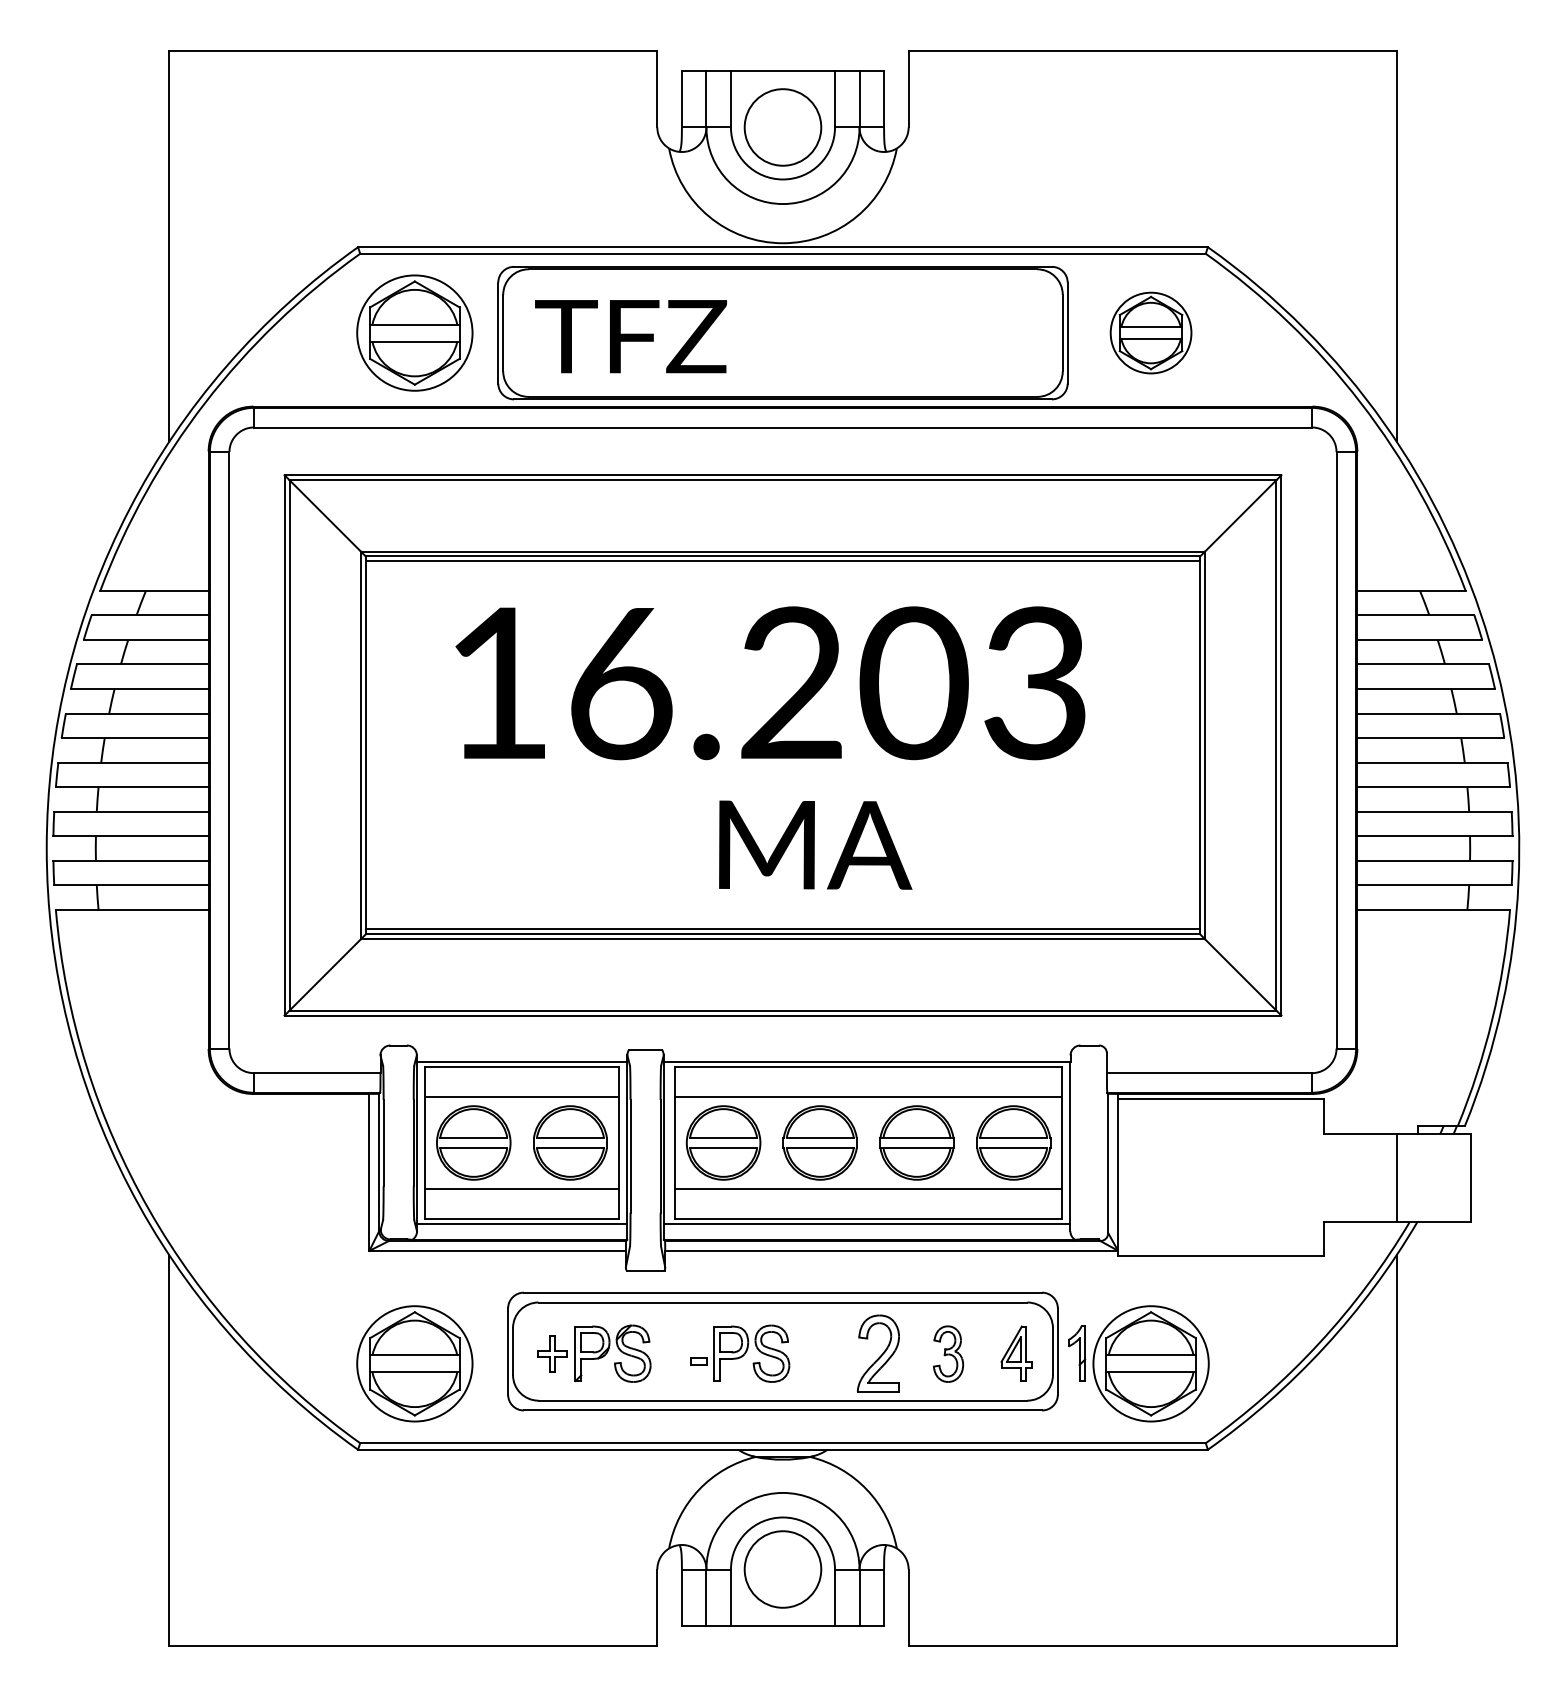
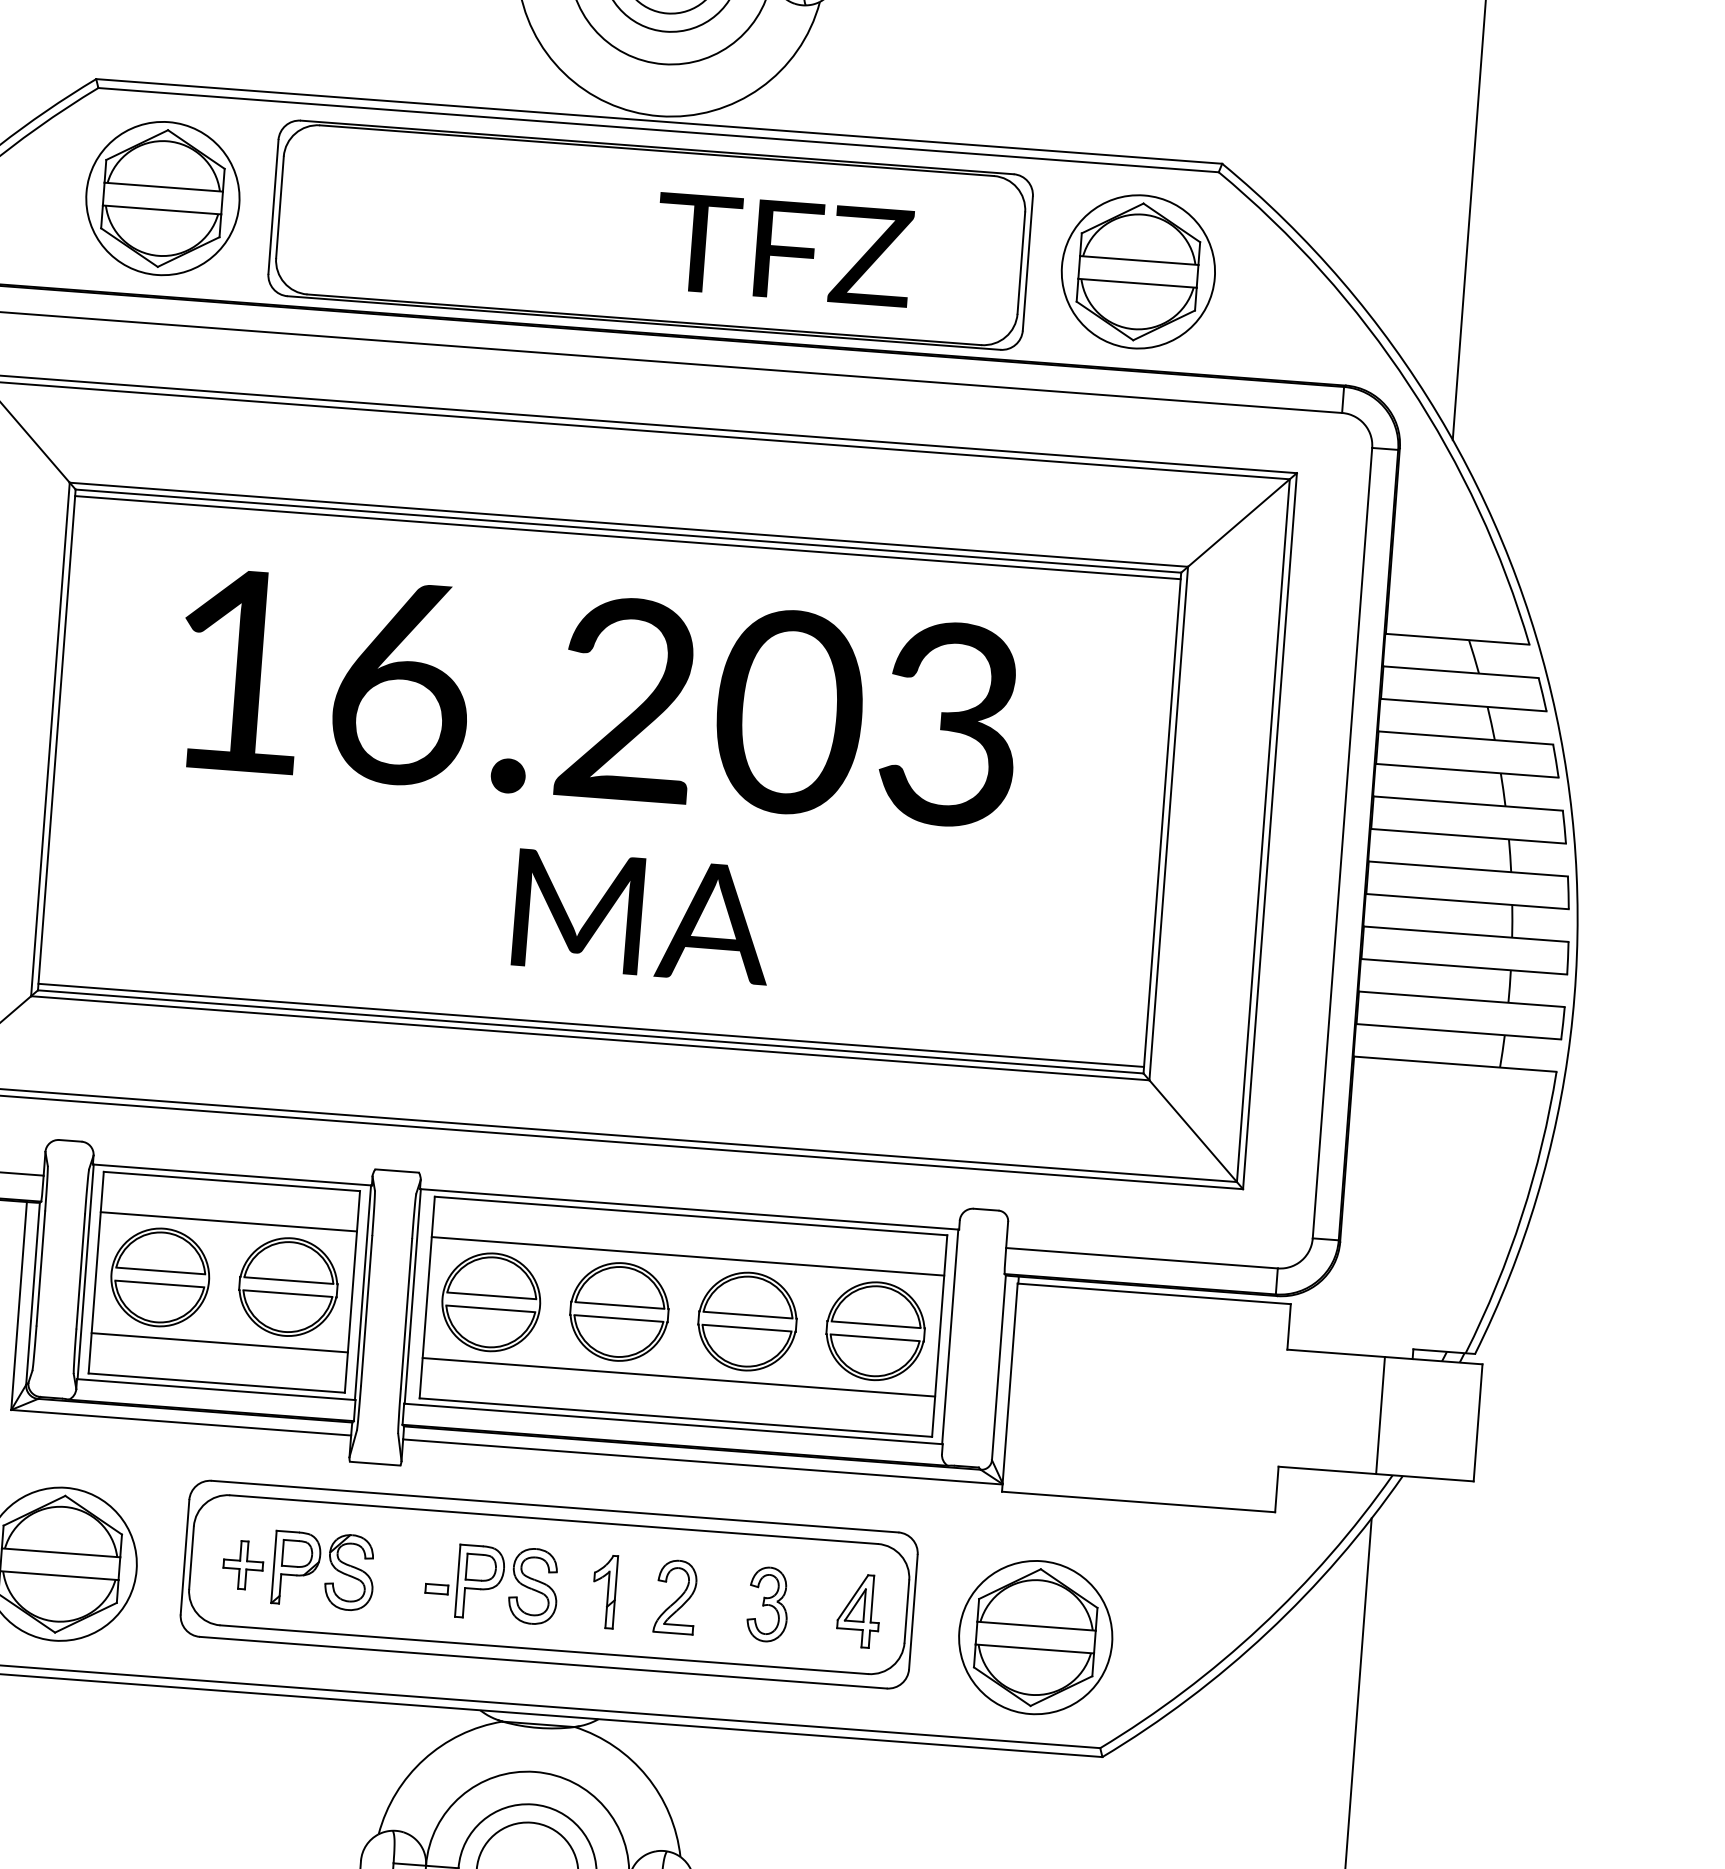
part: (1150, 332) -> (1137, 271), size x1.43
text: (630, 336) -> (783, 249), moved
part: (878, 1353) -> (675, 1596), size x0.71
part: (1077, 1353) -> (605, 1591), moved

